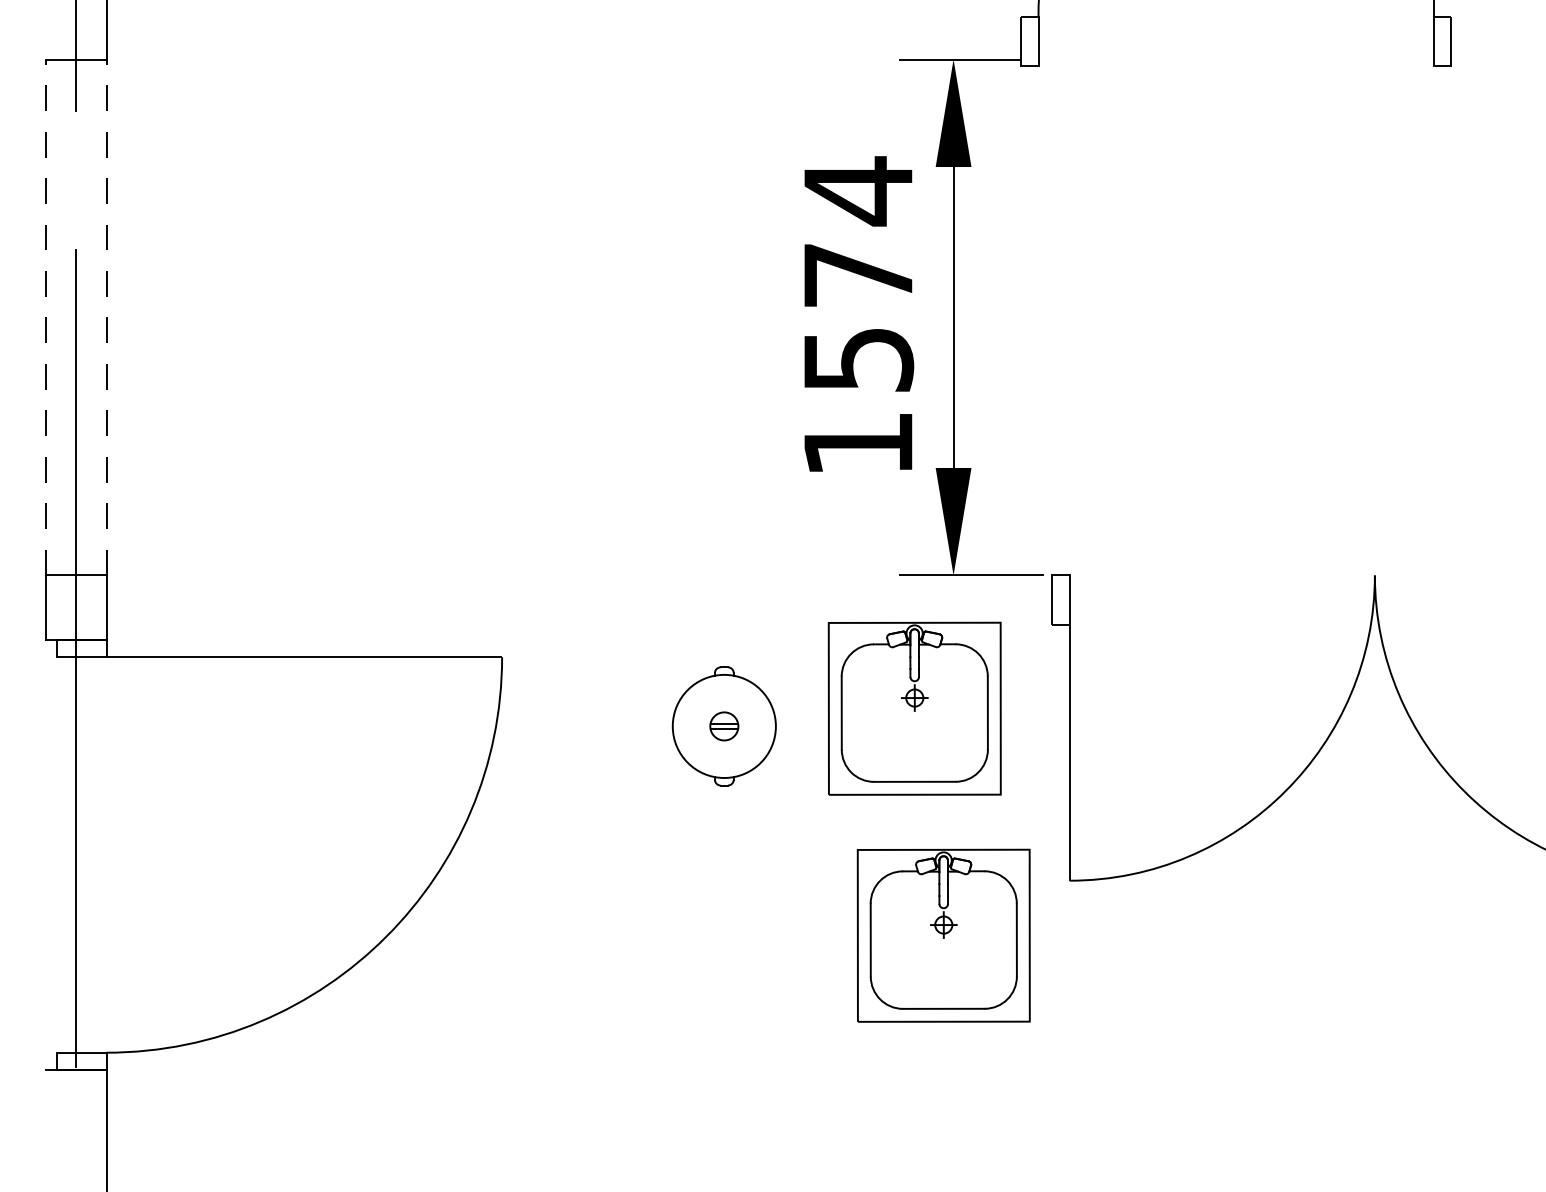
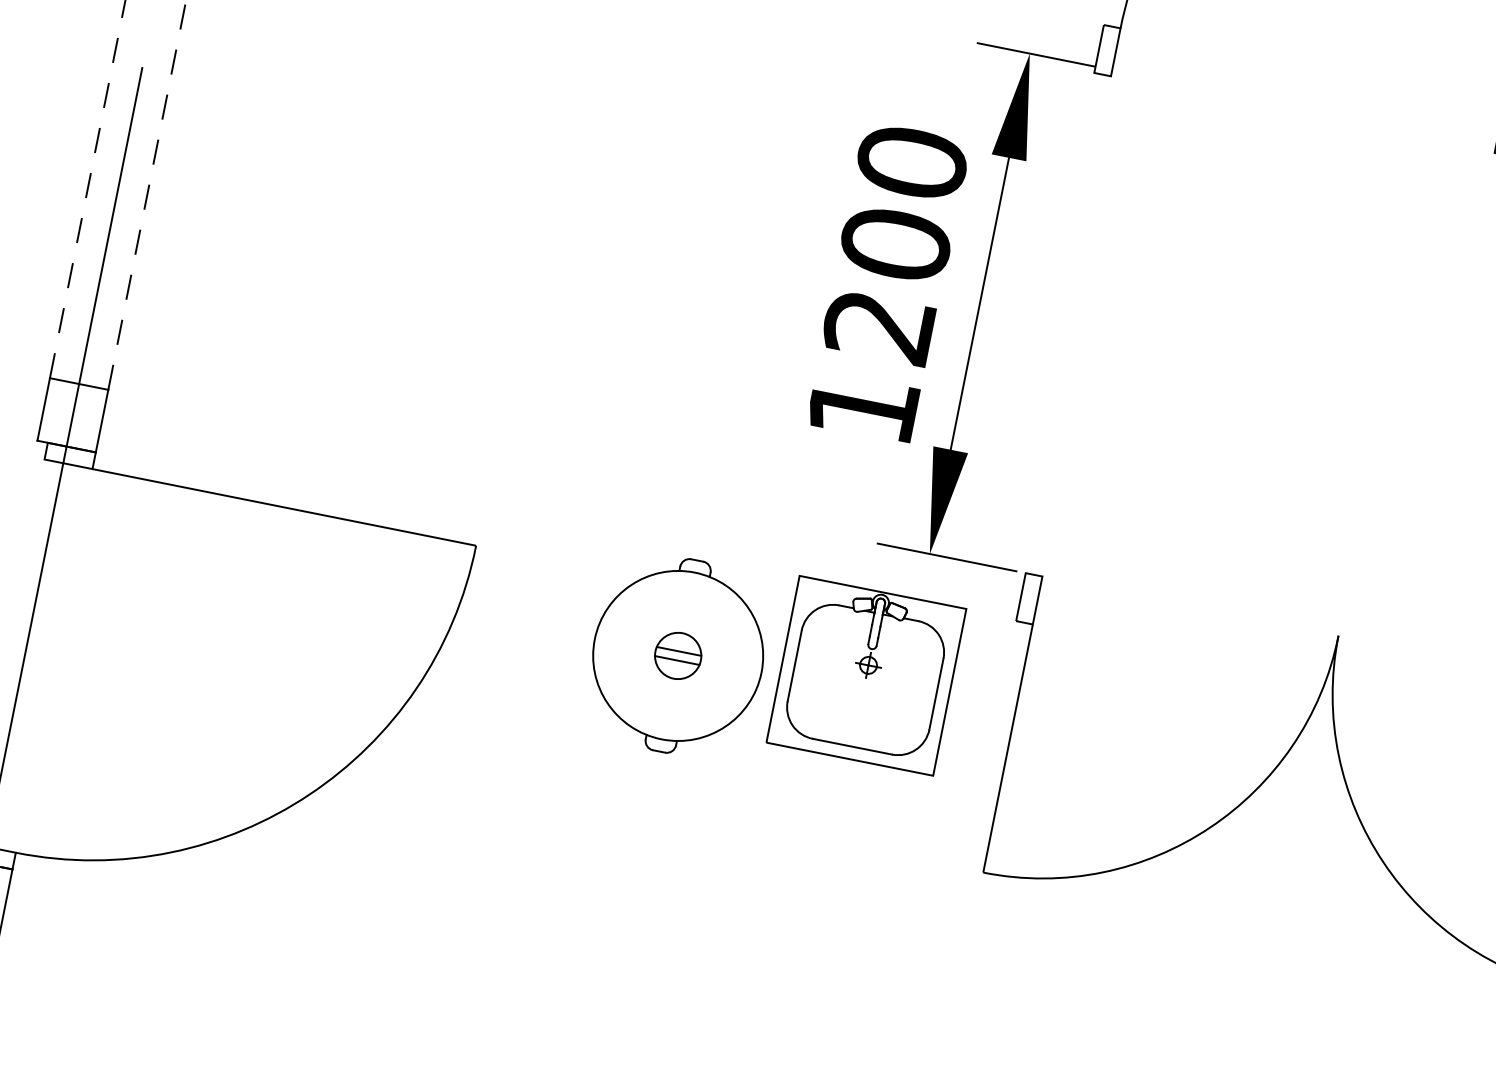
text: (858, 274) -> (895, 243), 1574 -> 1200
part: (724, 726) -> (678, 656), size x1.67
part: (943, 935) -> (850, 901), removed

